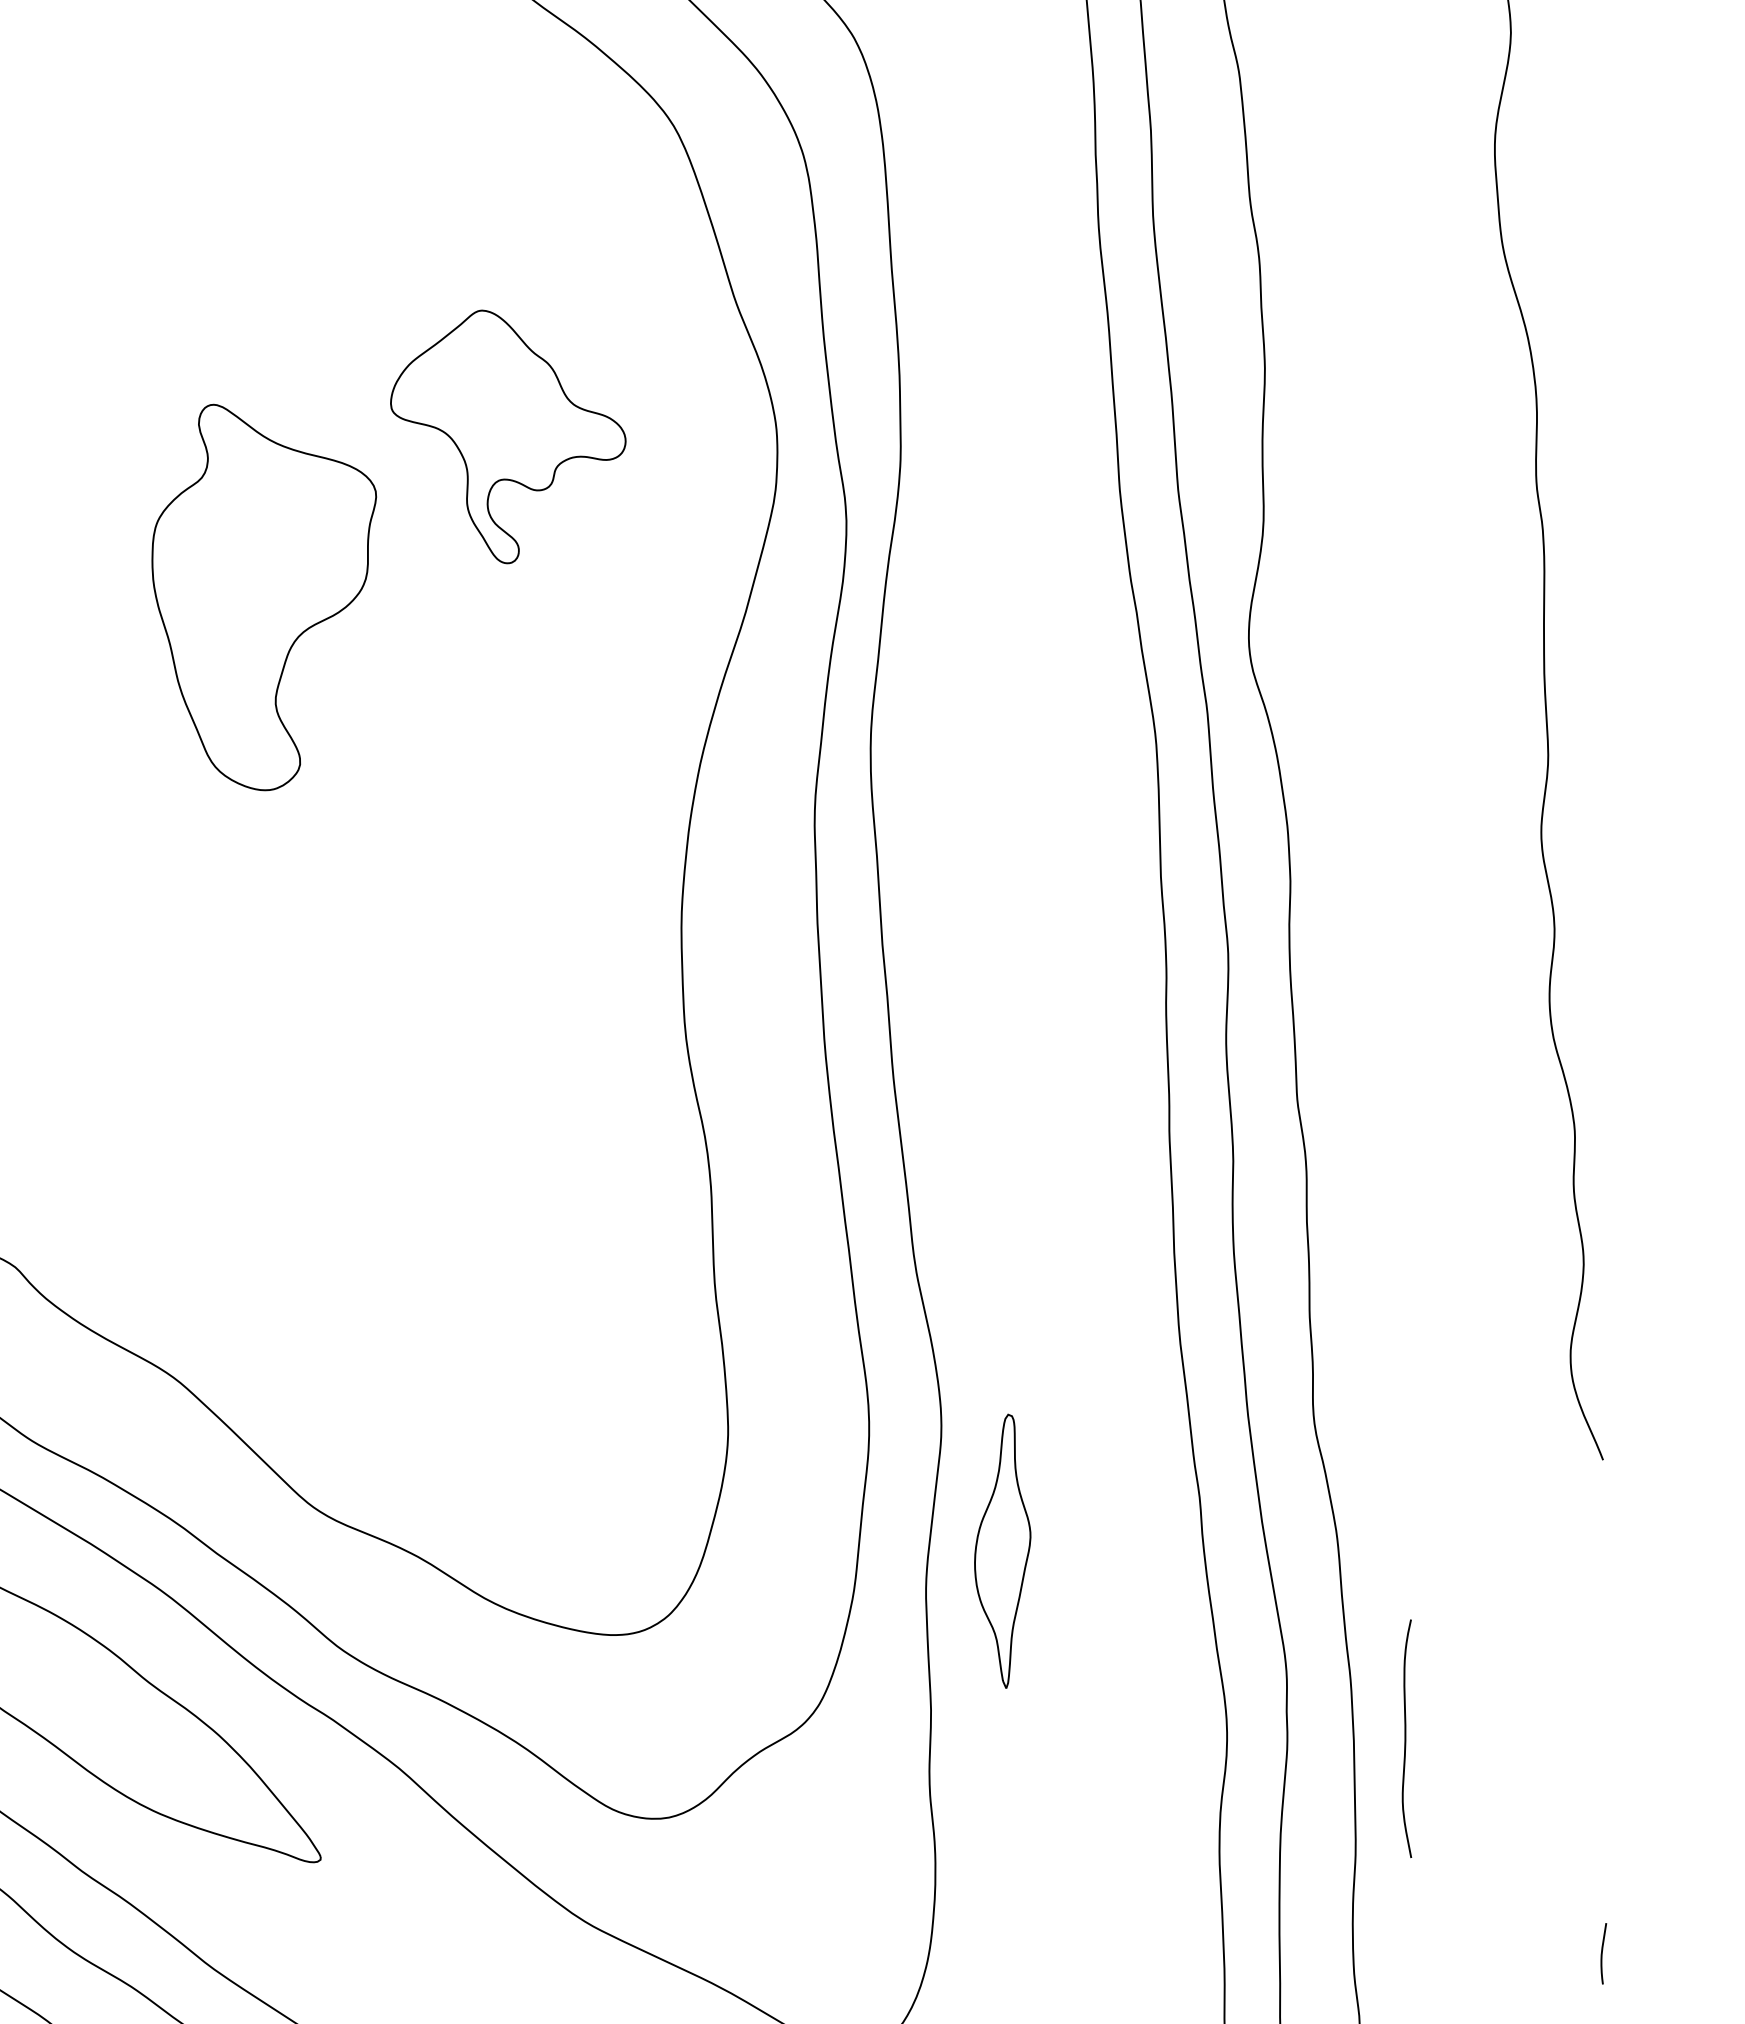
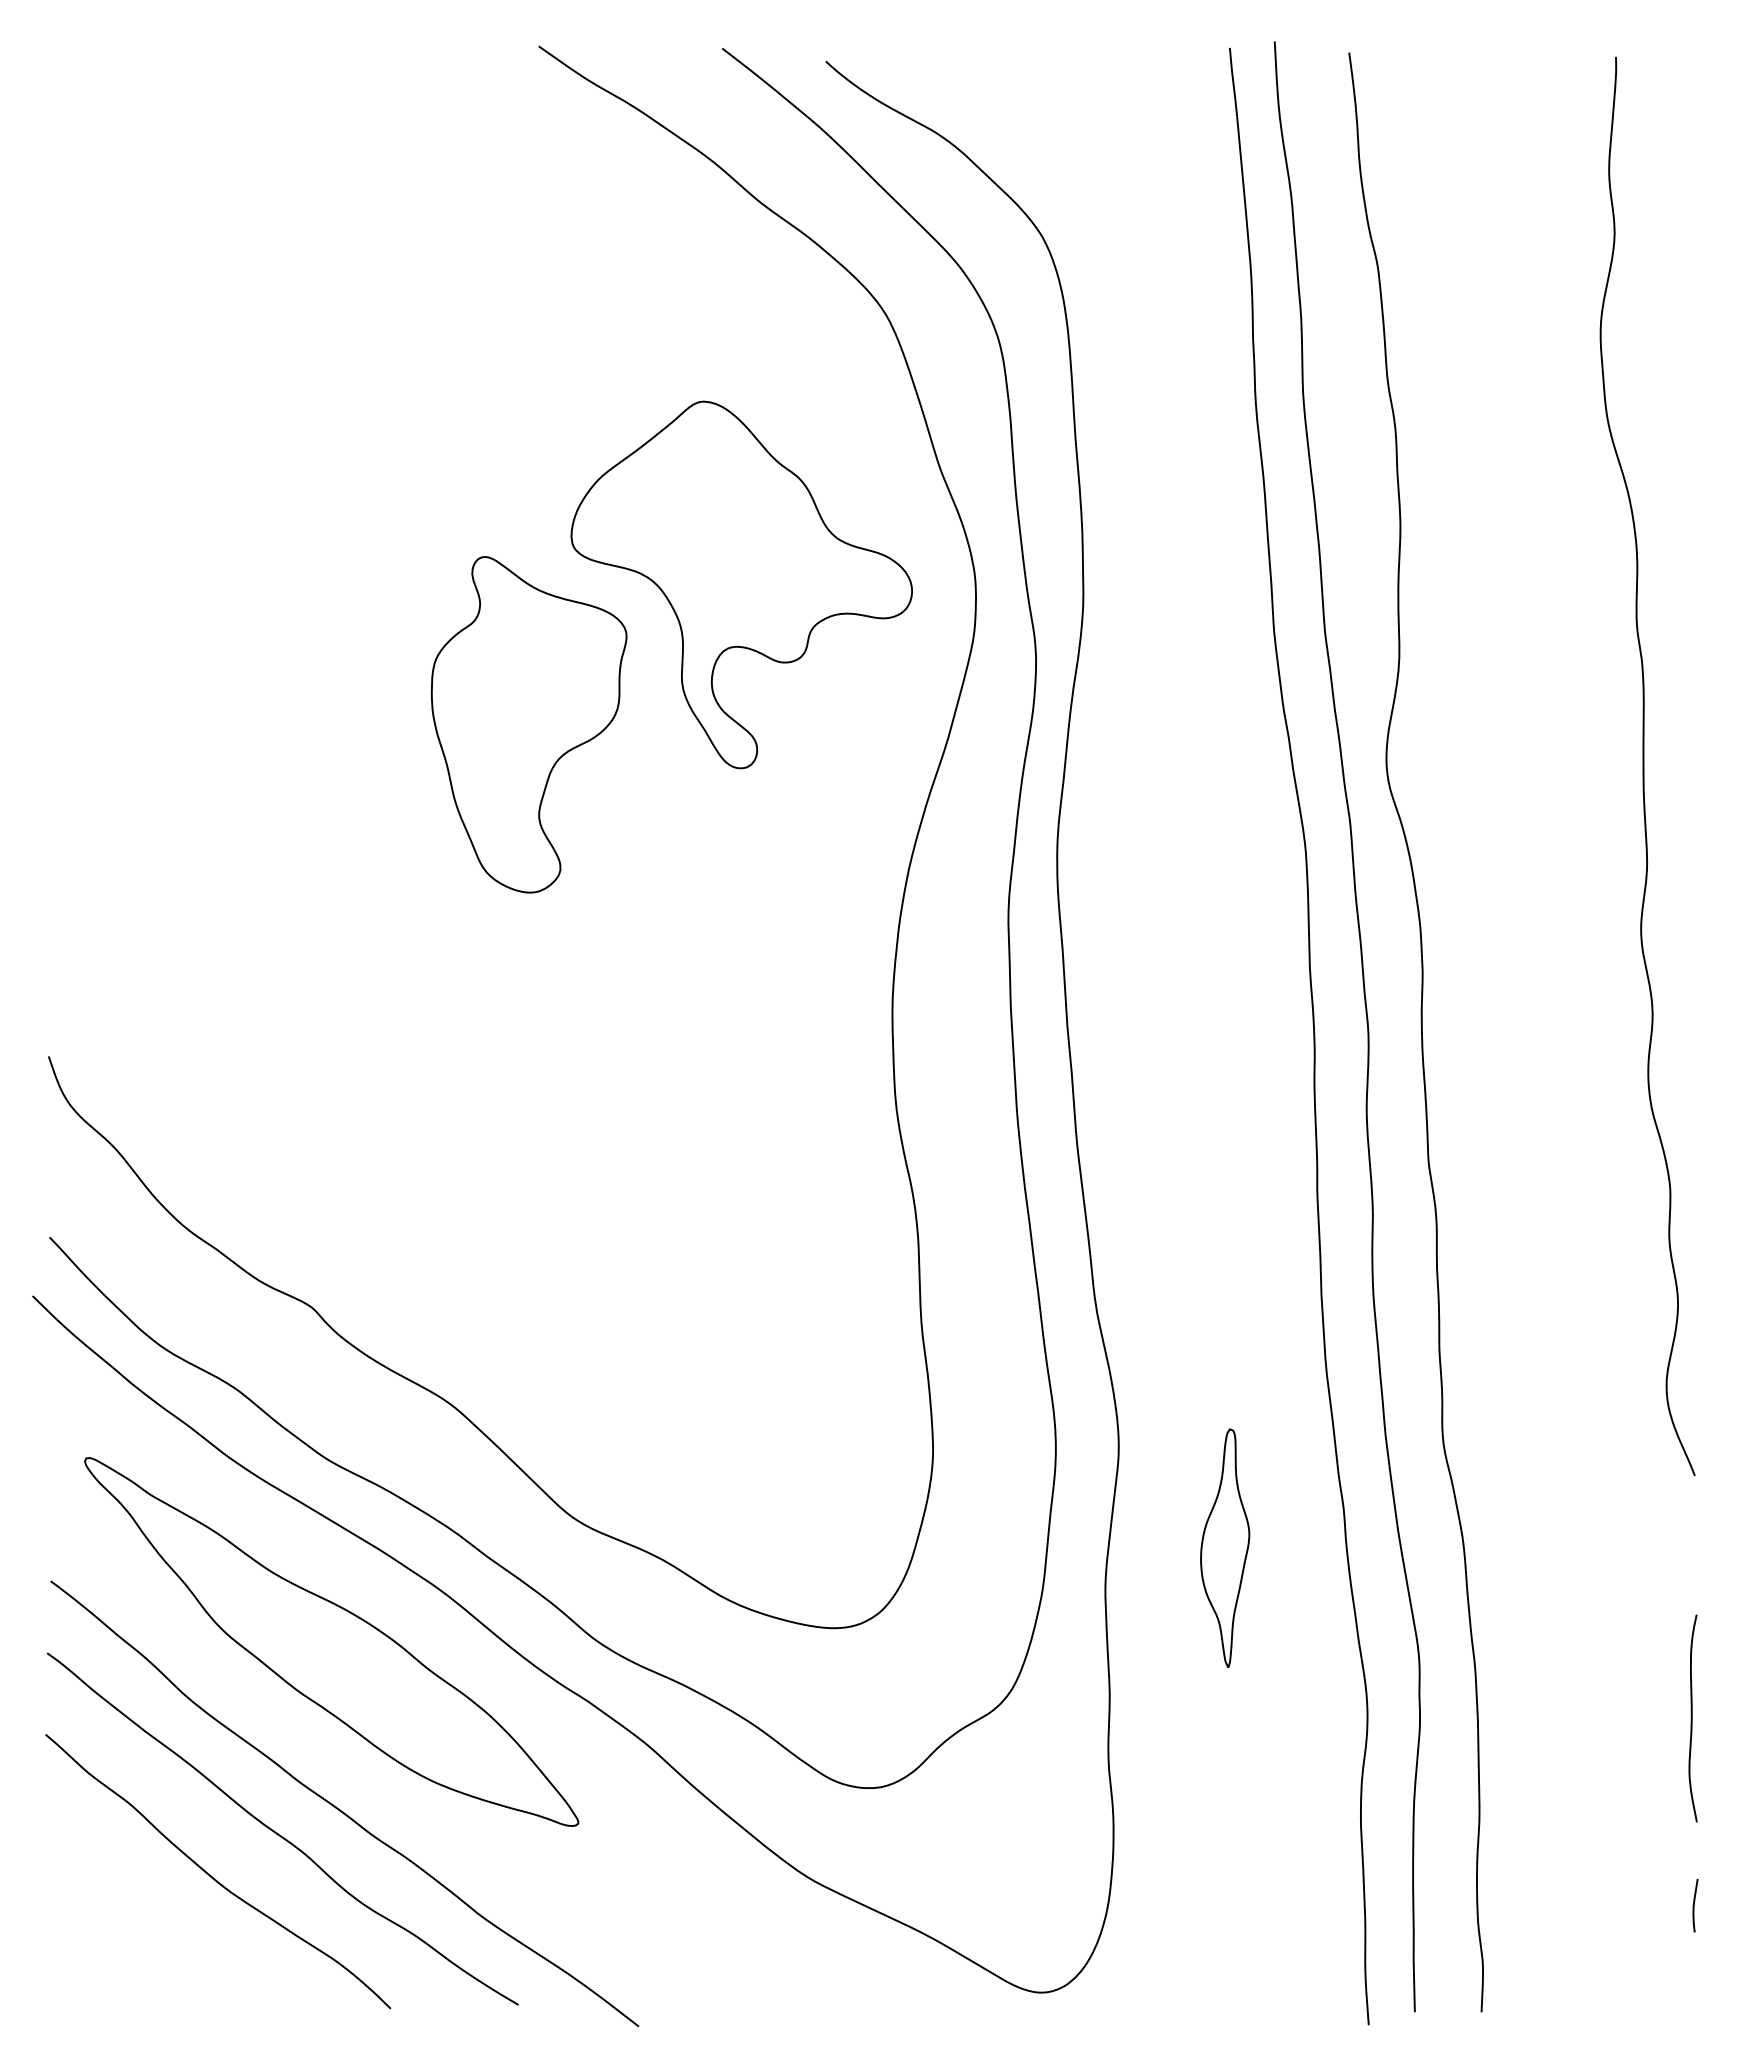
part: (508, 436) -> (741, 584), size x1.67
part: (1003, 1550) -> (1225, 1547), moved
curve: (1406, 1738) -> (1692, 1718), moved

